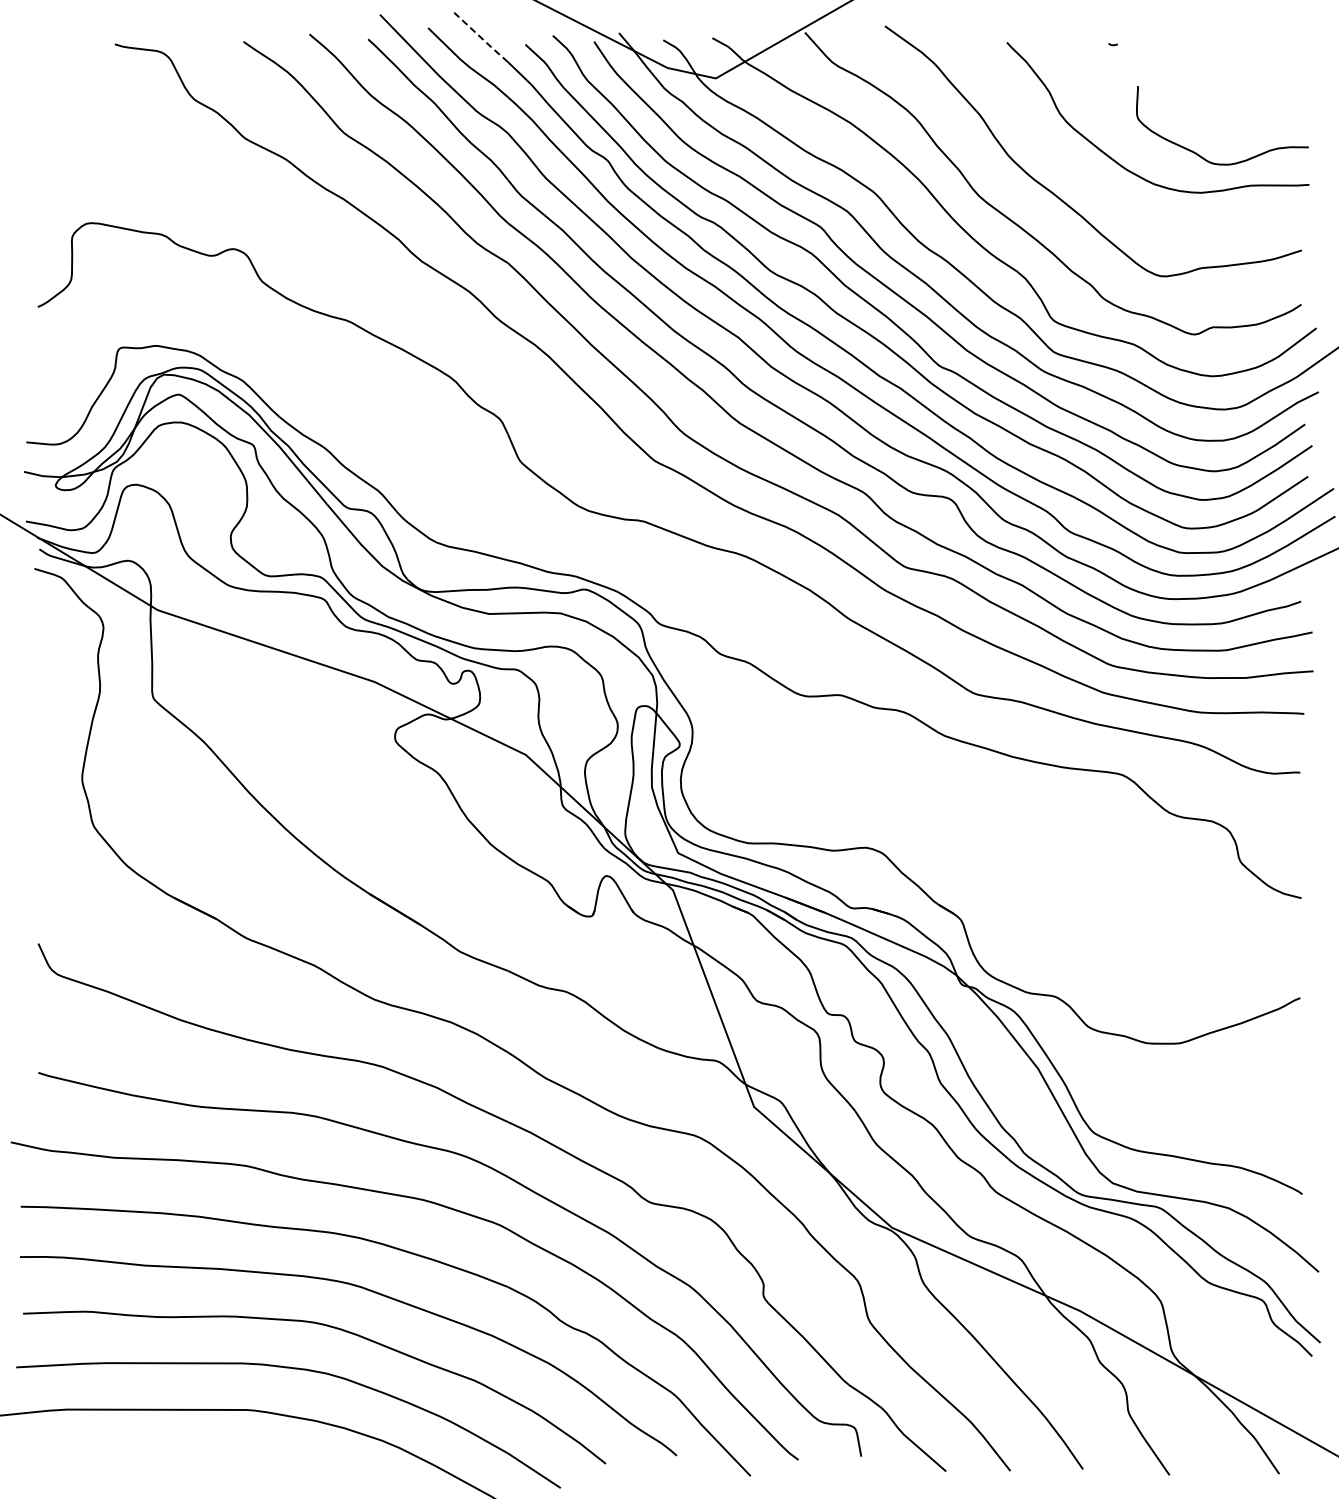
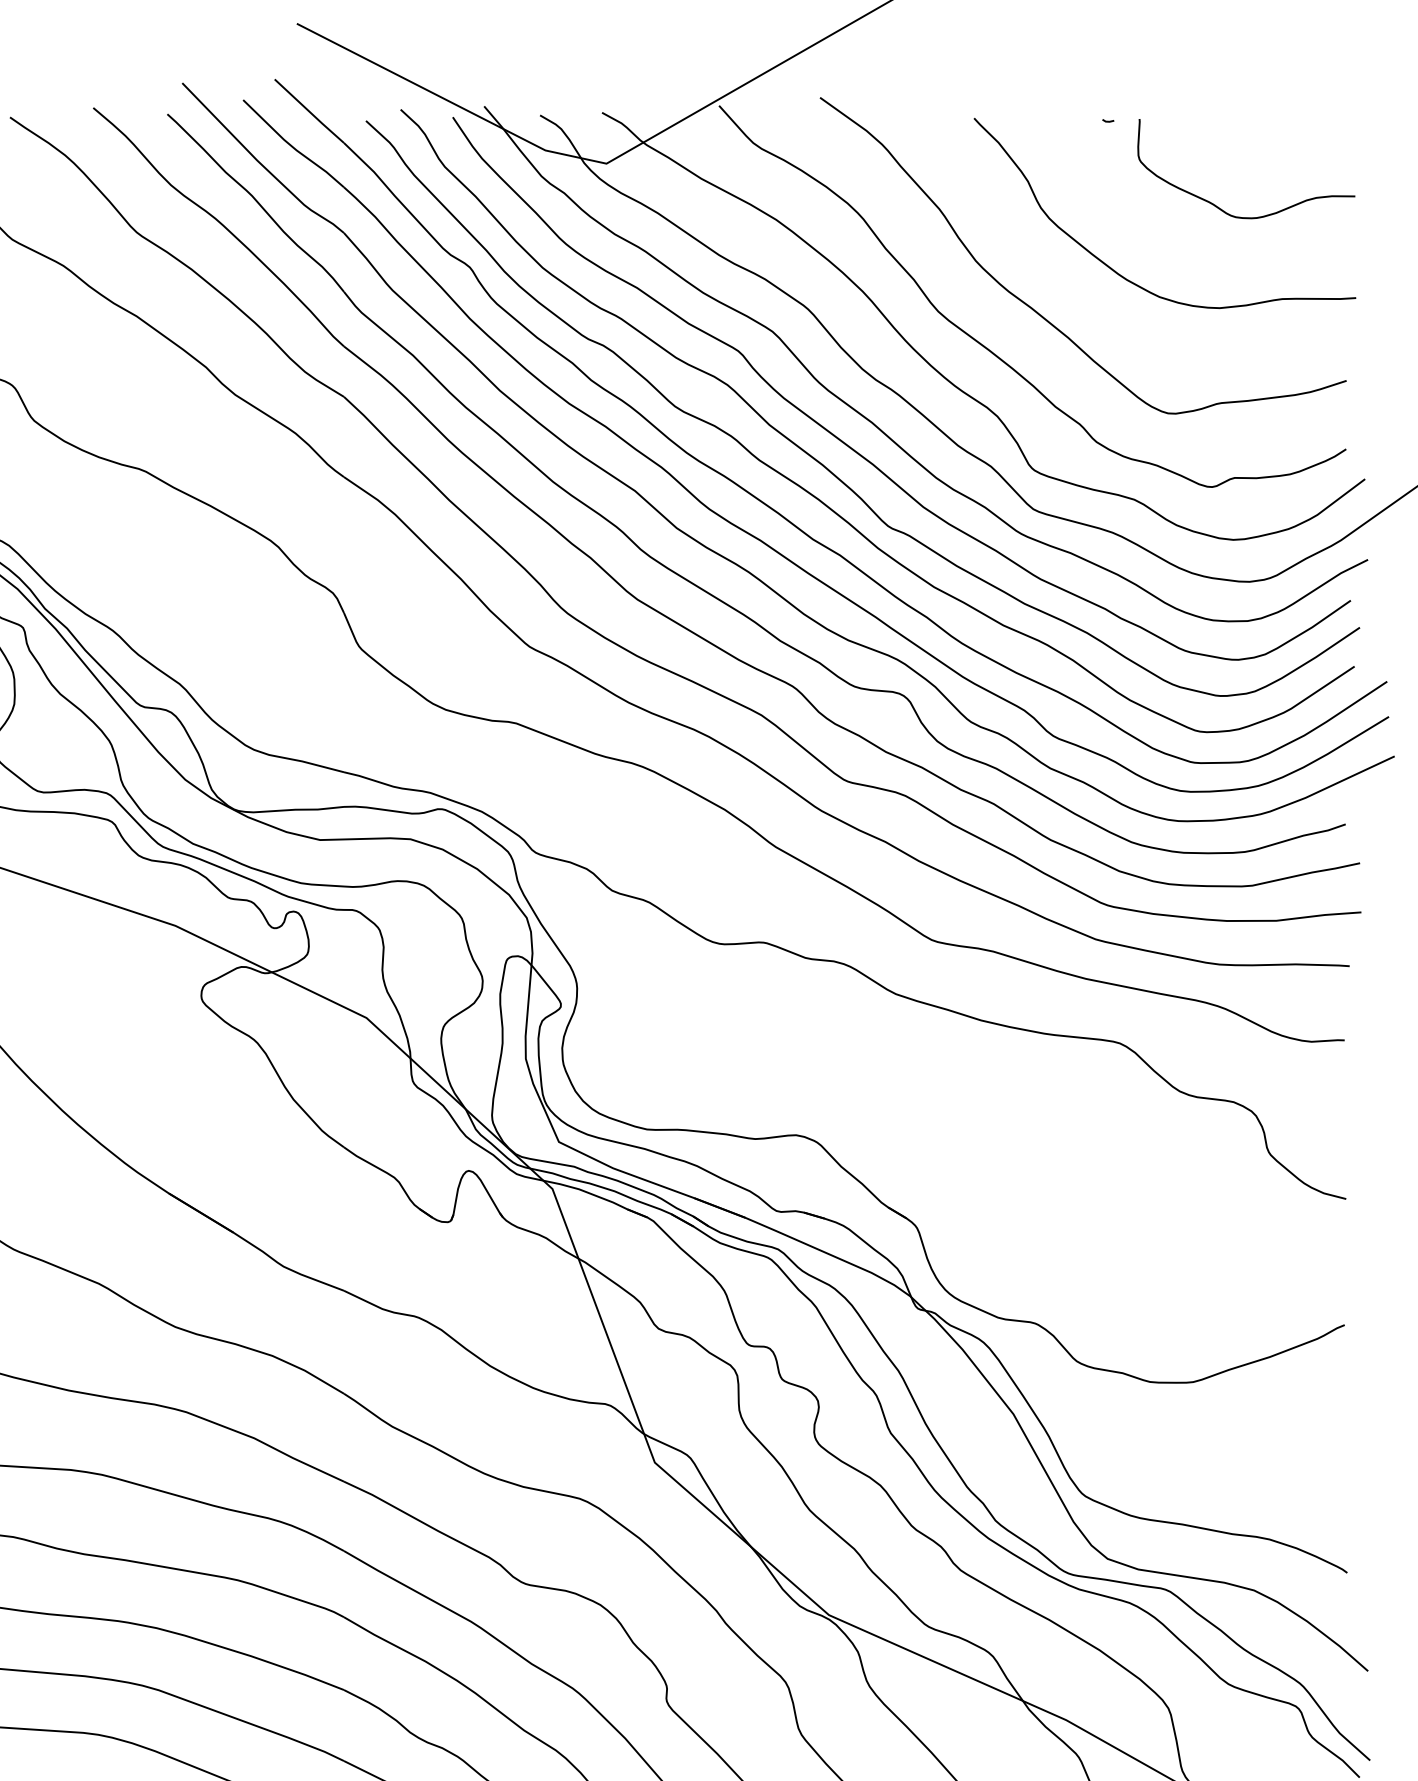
line: (480, 37) -> (309, 111), dashed -> solid
curve: (1202, 156) -> (1221, 207), moved

